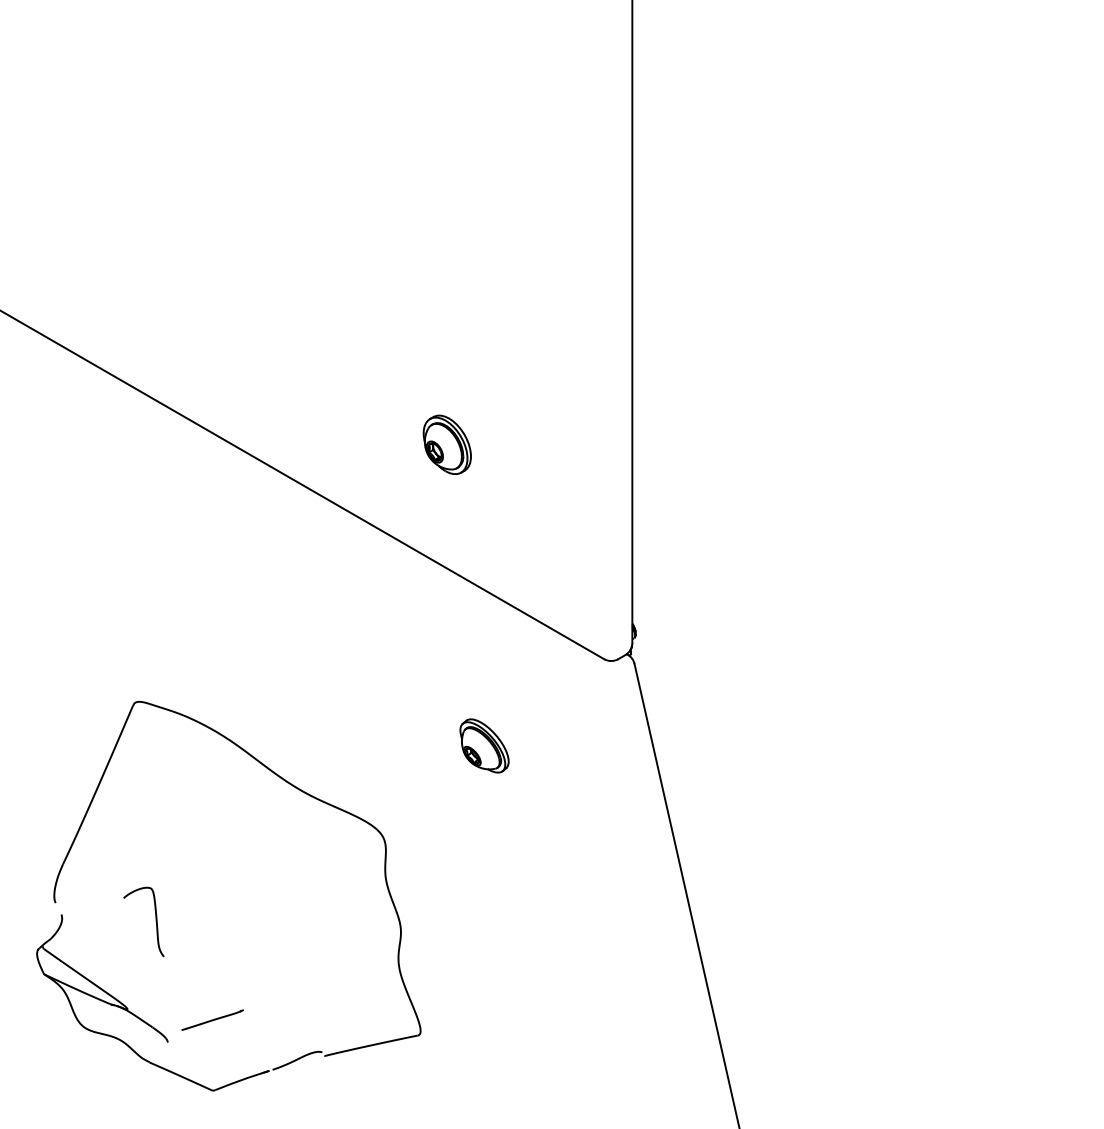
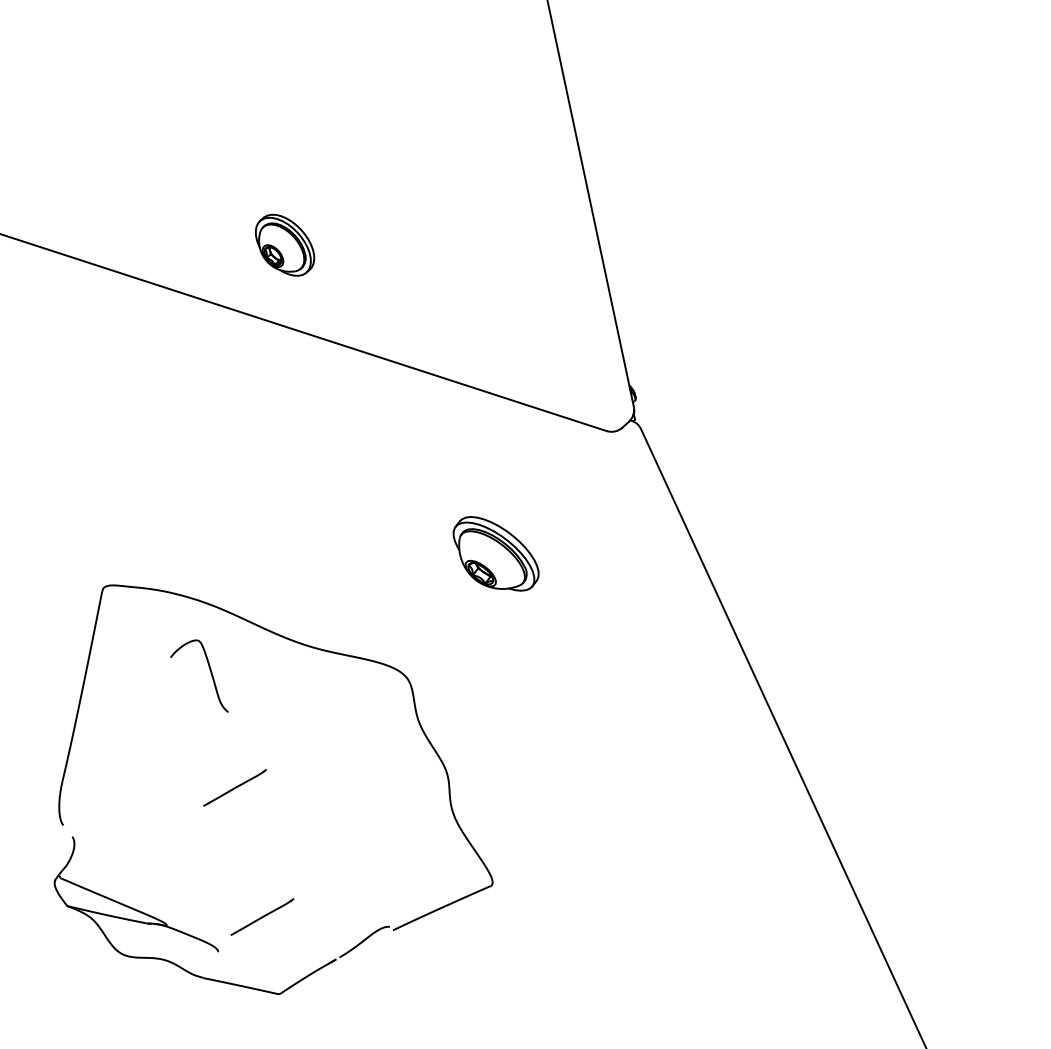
part: (446, 444) -> (284, 245), moved
part: (484, 745) -> (495, 553), size x1.4
line: (212, 901) -> (234, 787), added
curve: (155, 921) -> (210, 675), moved

